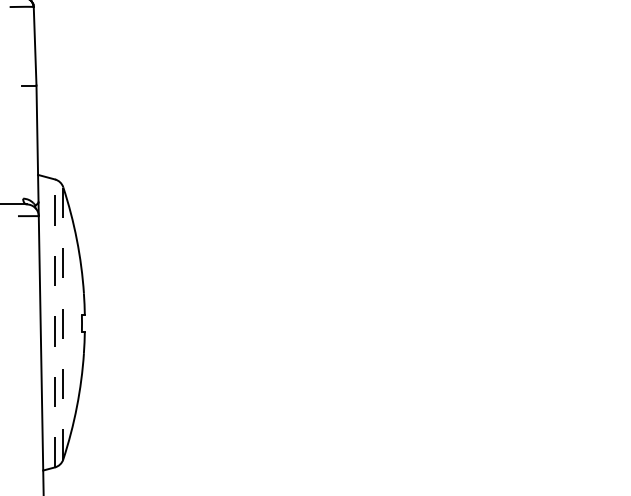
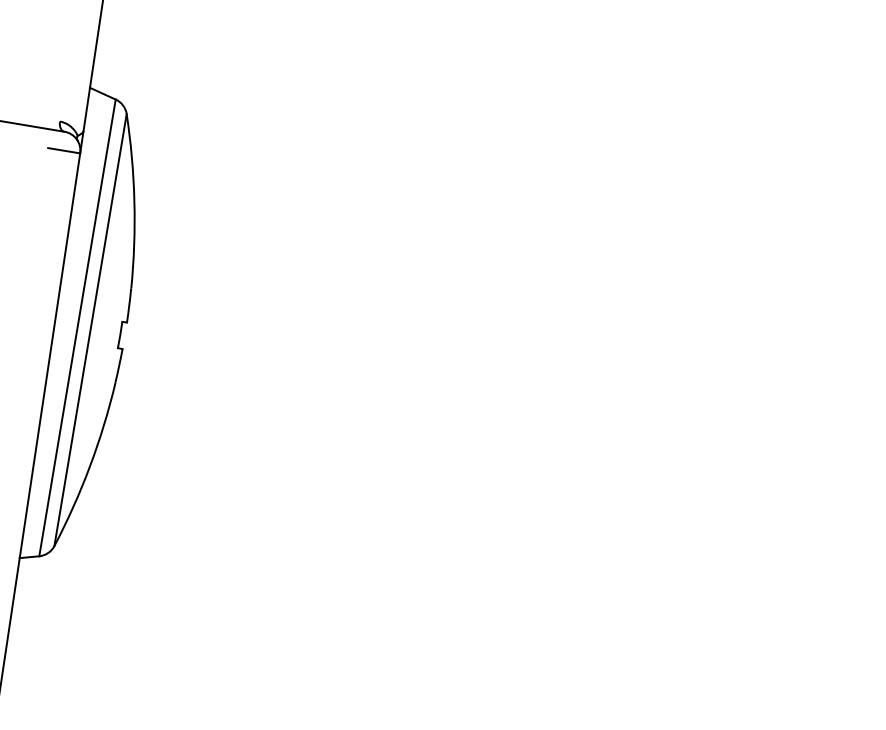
line: (63, 322) -> (91, 328), dashed -> solid
line: (55, 323) -> (78, 328), dashed -> solid

